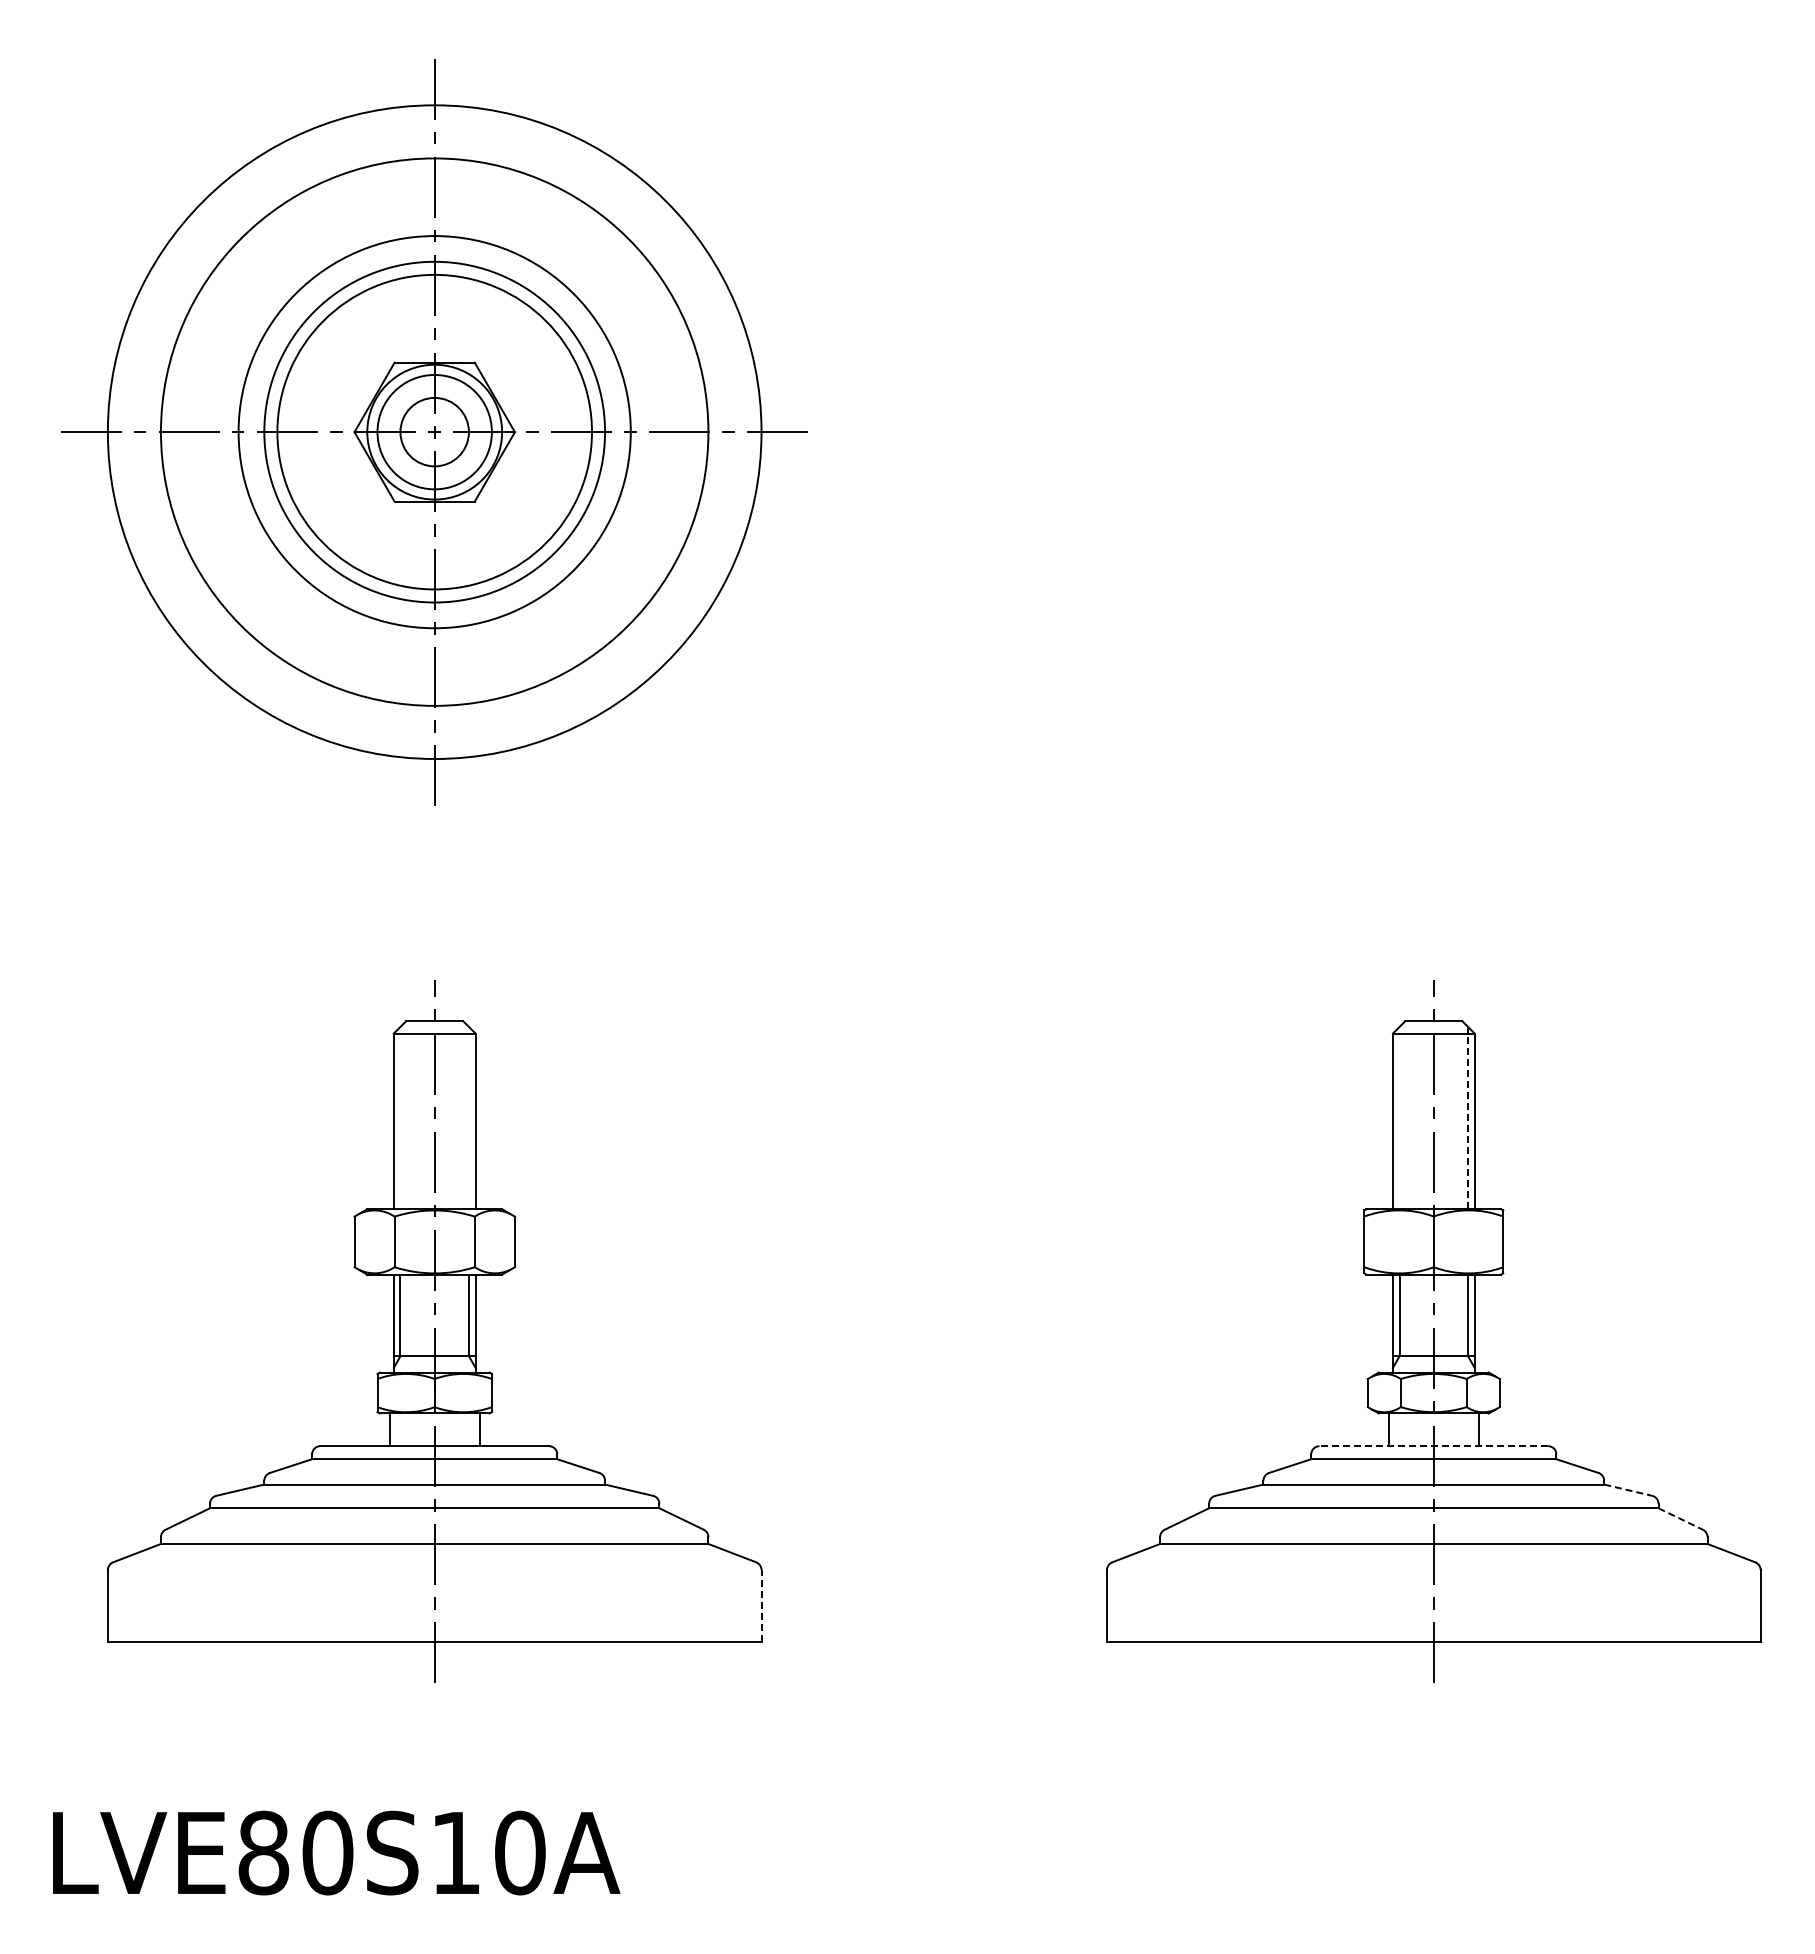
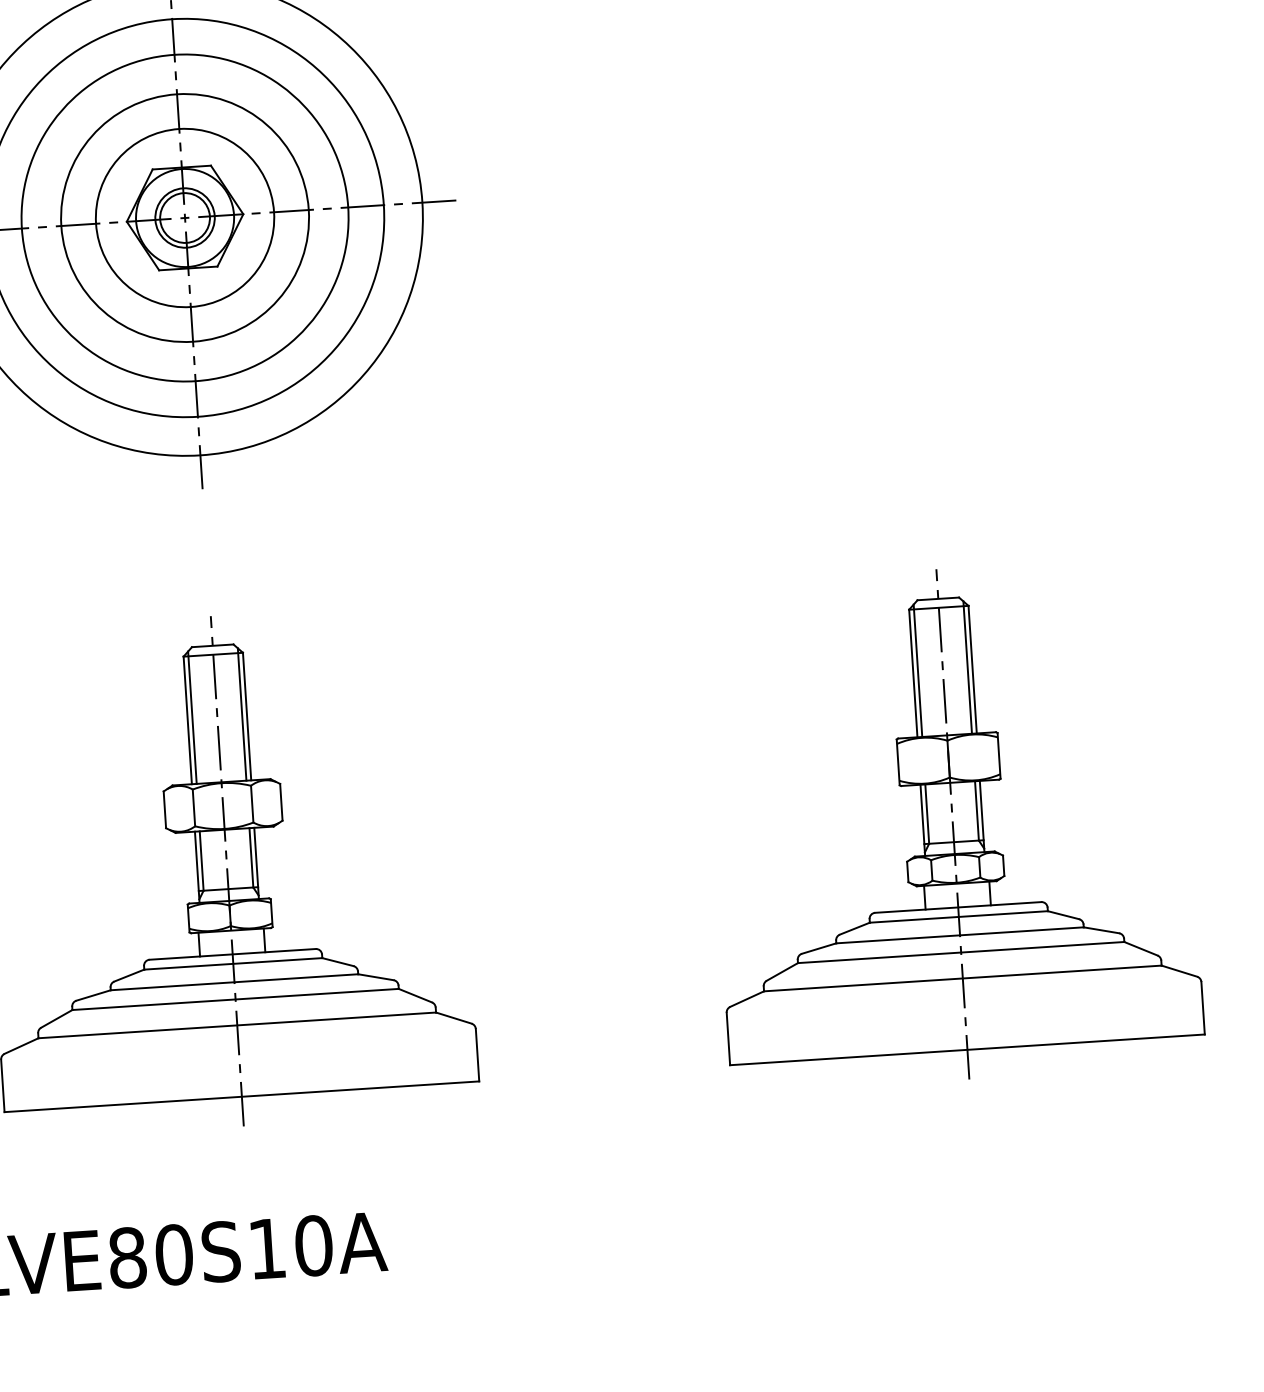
circle: (434, 431) -> (184, 217), size x0.62
circle: (434, 431) -> (184, 217), size x1.43
circle: (434, 432) -> (184, 218), size x0.71
line: (400, 1117) -> (192, 717), added
line: (468, 1117) -> (241, 714), added
line: (1399, 1117) -> (917, 670), added
line: (1468, 1117) -> (967, 667), dashed -> solid
line: (1433, 1446) -> (958, 907), dashed -> solid
line: (1628, 1490) -> (1101, 930), dashed -> solid
line: (1680, 1519) -> (1140, 949), dashed -> solid
line: (761, 1605) -> (477, 1054), dashed -> solid

